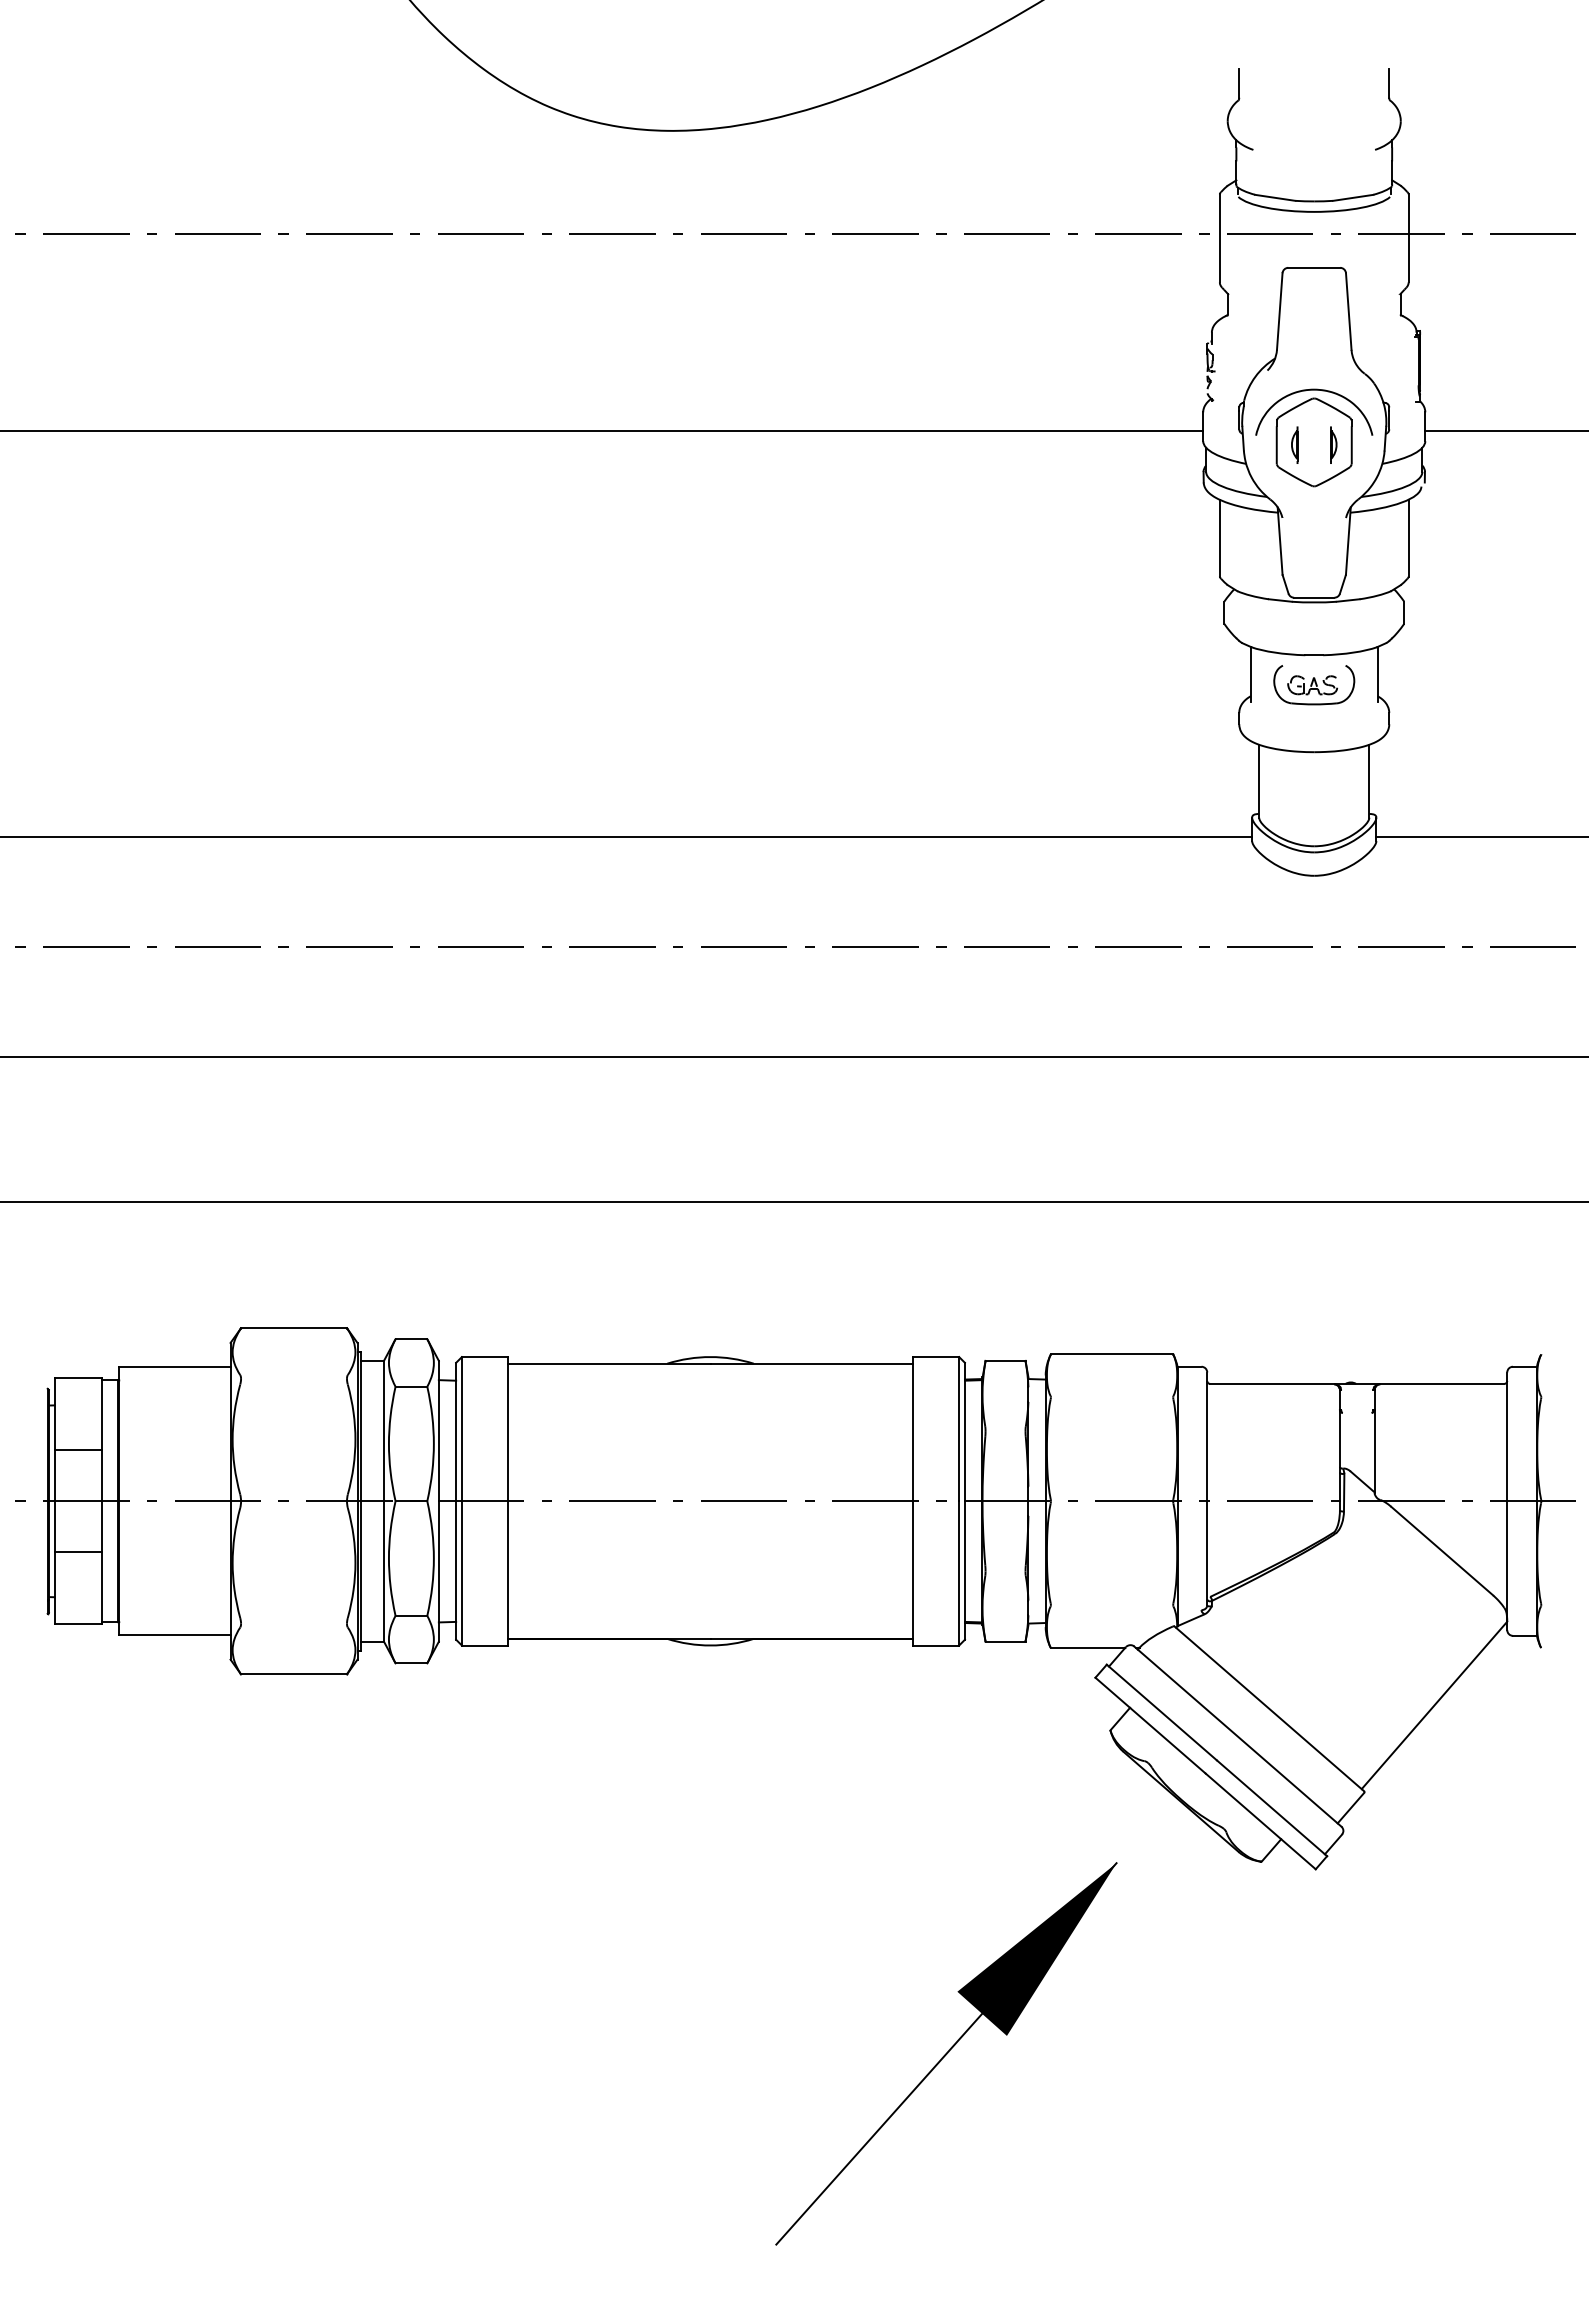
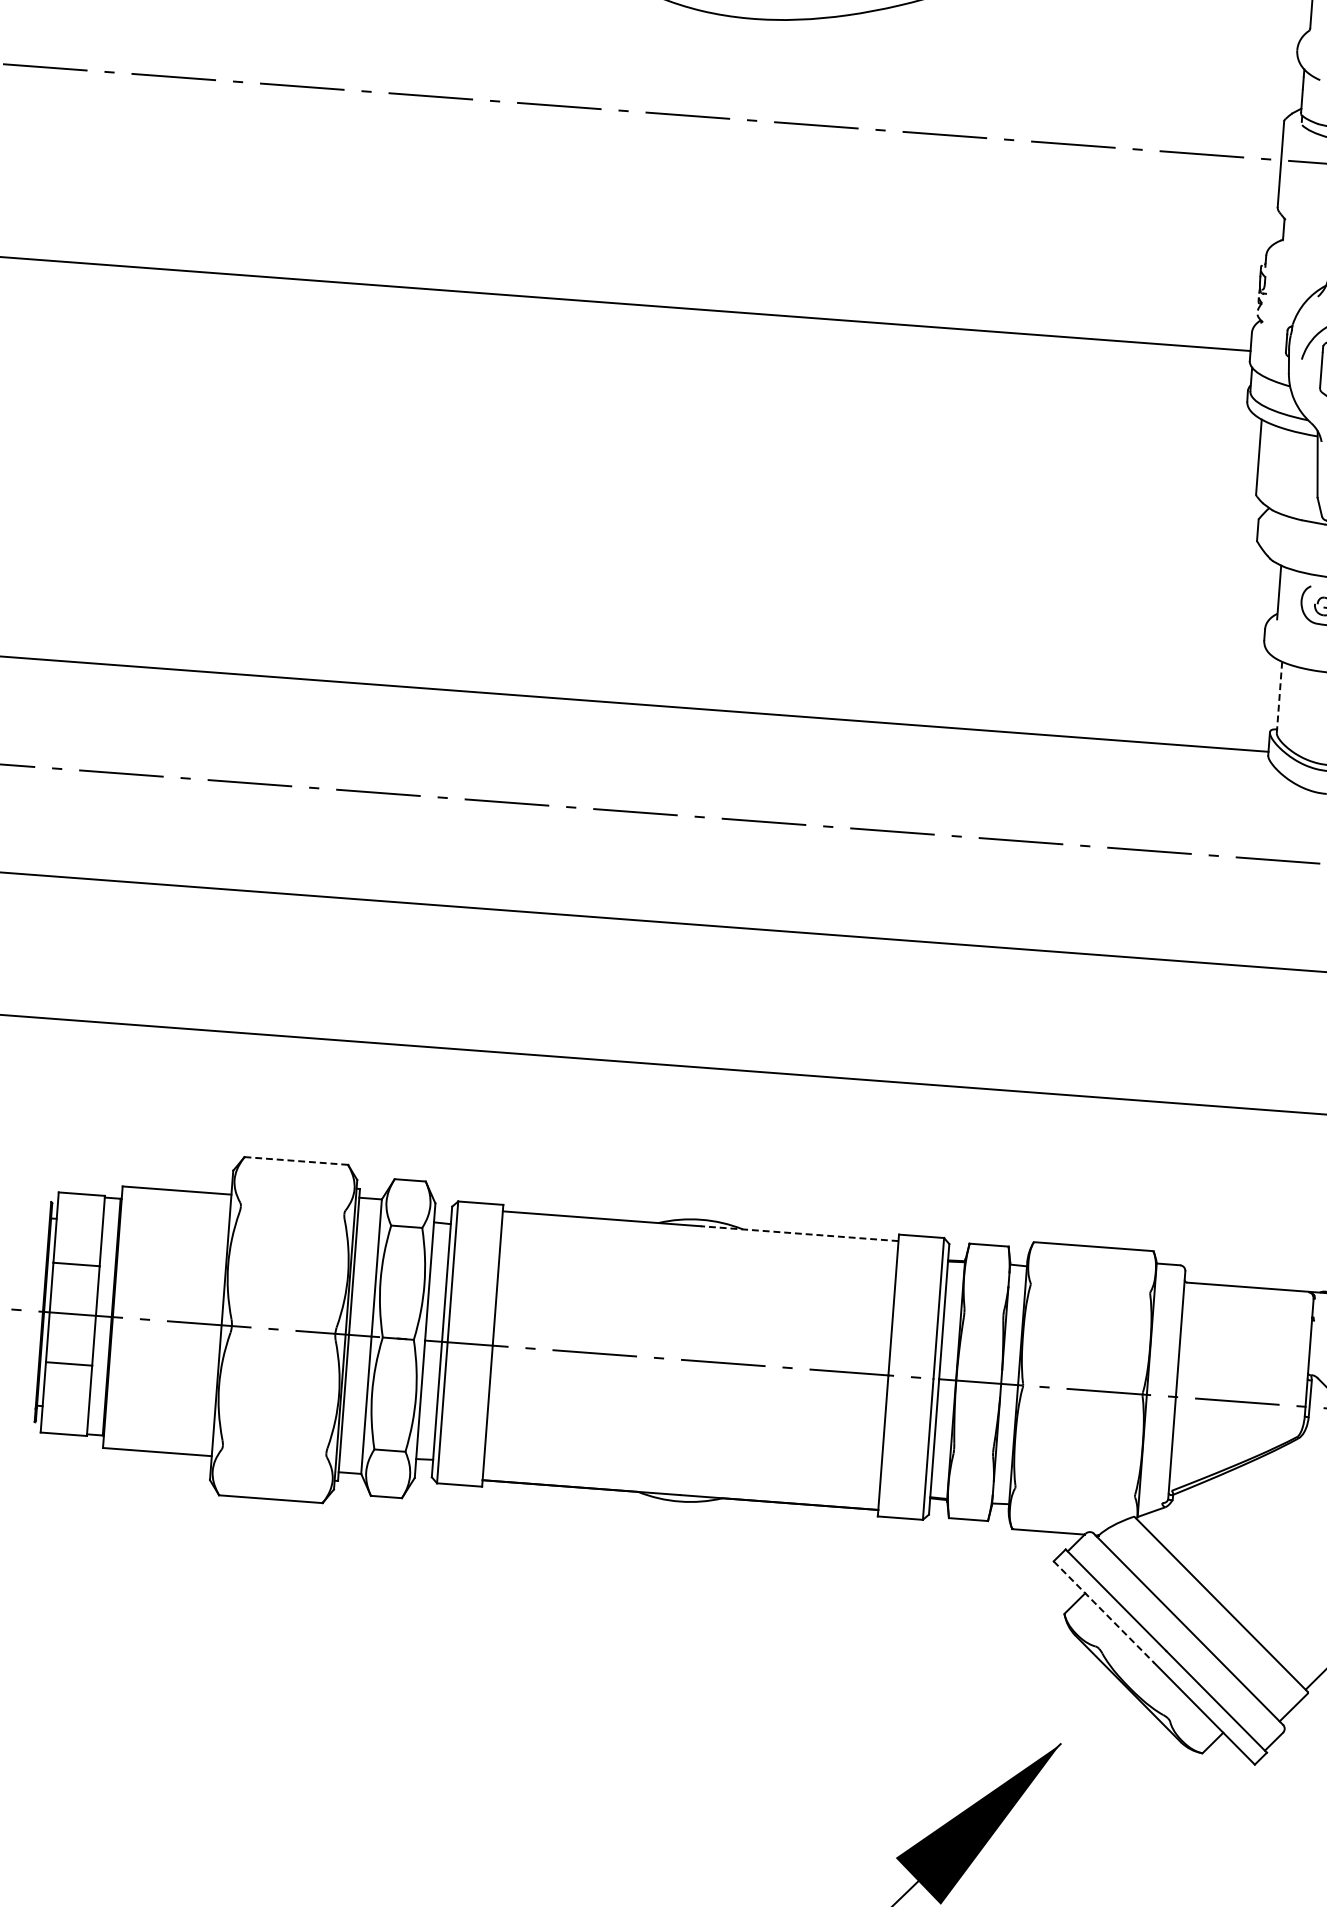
line: (1259, 780) -> (1279, 696), solid -> dashed
line: (294, 1328) -> (296, 1161), solid -> dashed
line: (811, 1363) -> (799, 1233), solid -> dashed
line: (1150, 1725) -> (1103, 1612), solid -> dashed

